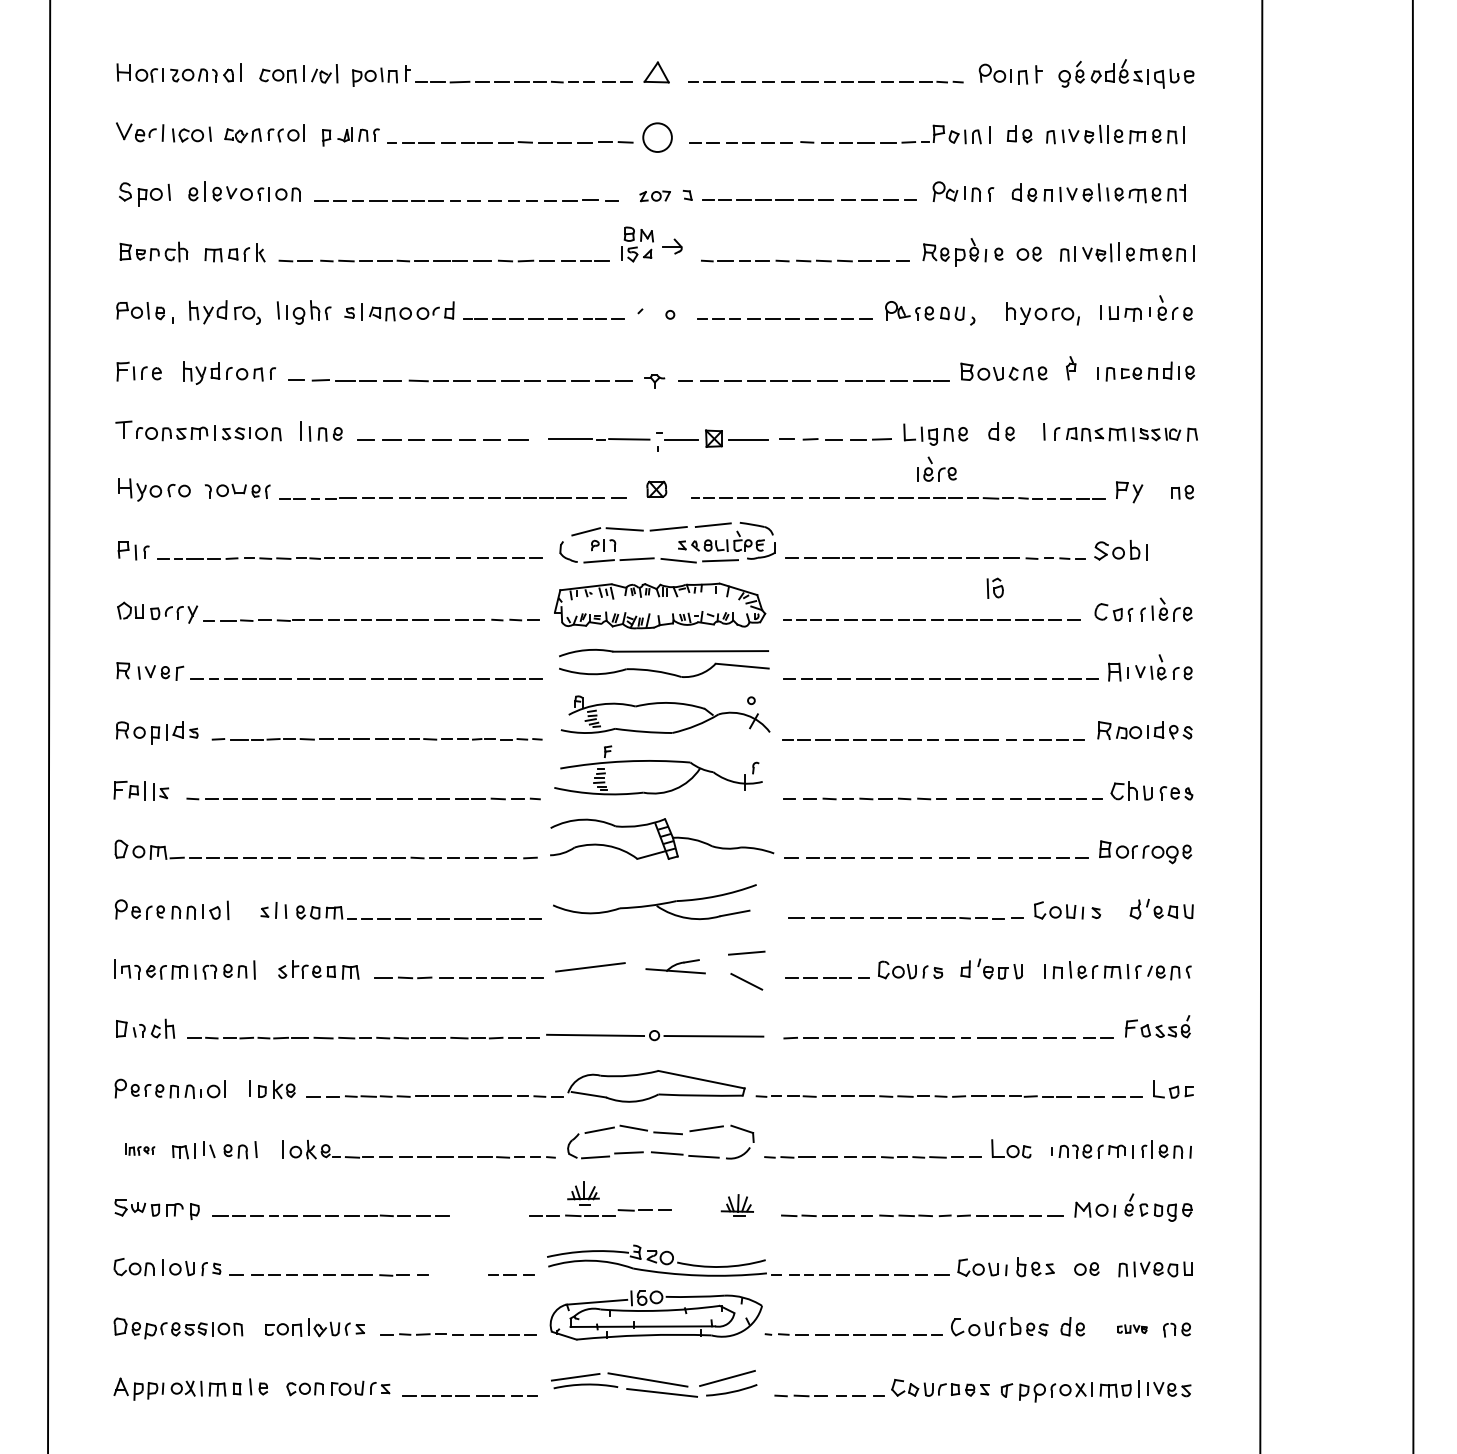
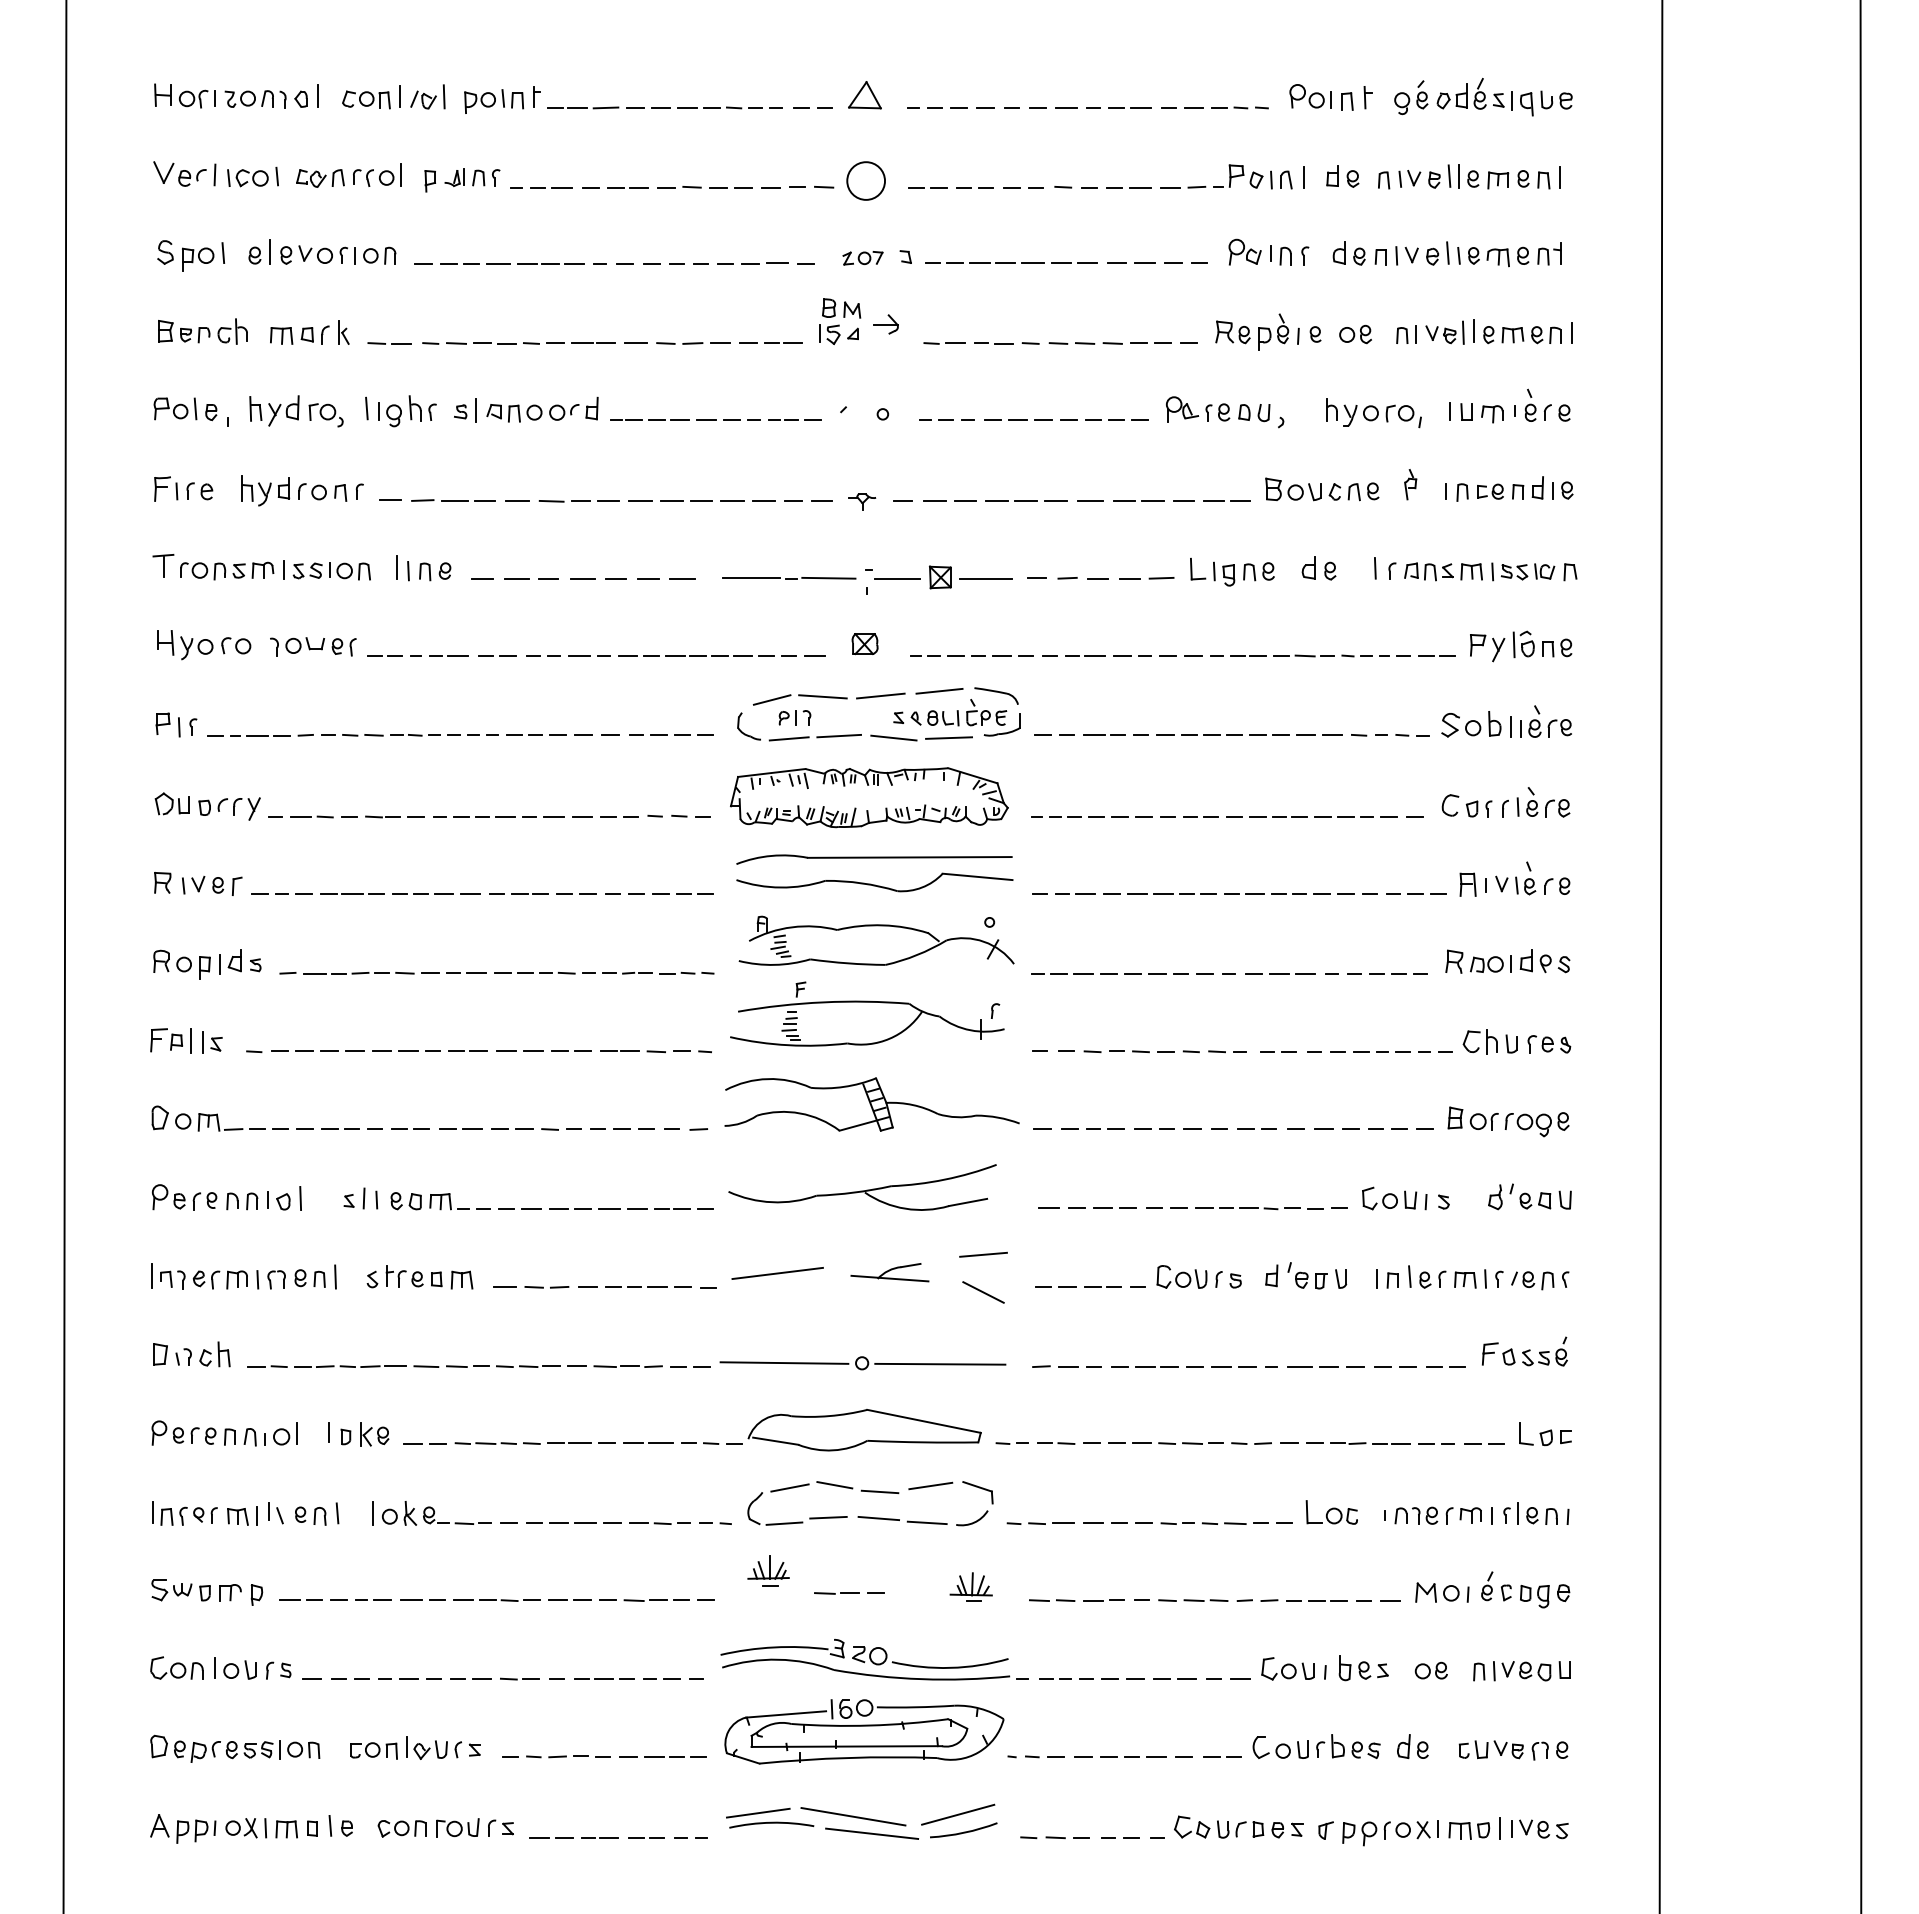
part: (936, 469) -> (1545, 721), moved
part: (995, 588) -> (1523, 644), moved
part: (139, 1149) -> (184, 1513), size x1.67
part: (581, 1215) -> (644, 1600), moved
line: (458, 1274) -> (604, 1678), added
part: (1131, 1328) -> (1490, 1749), size x1.67

